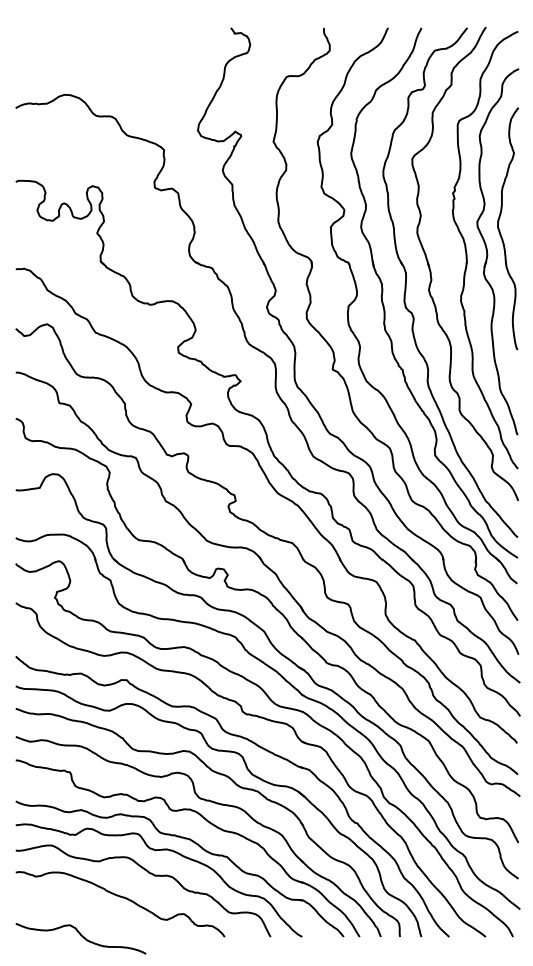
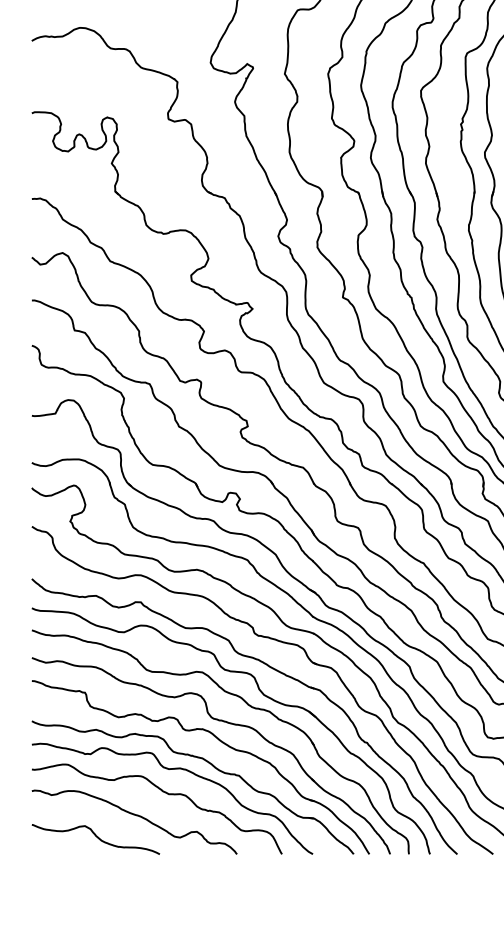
curve: (81, 936) -> (96, 837), moved

